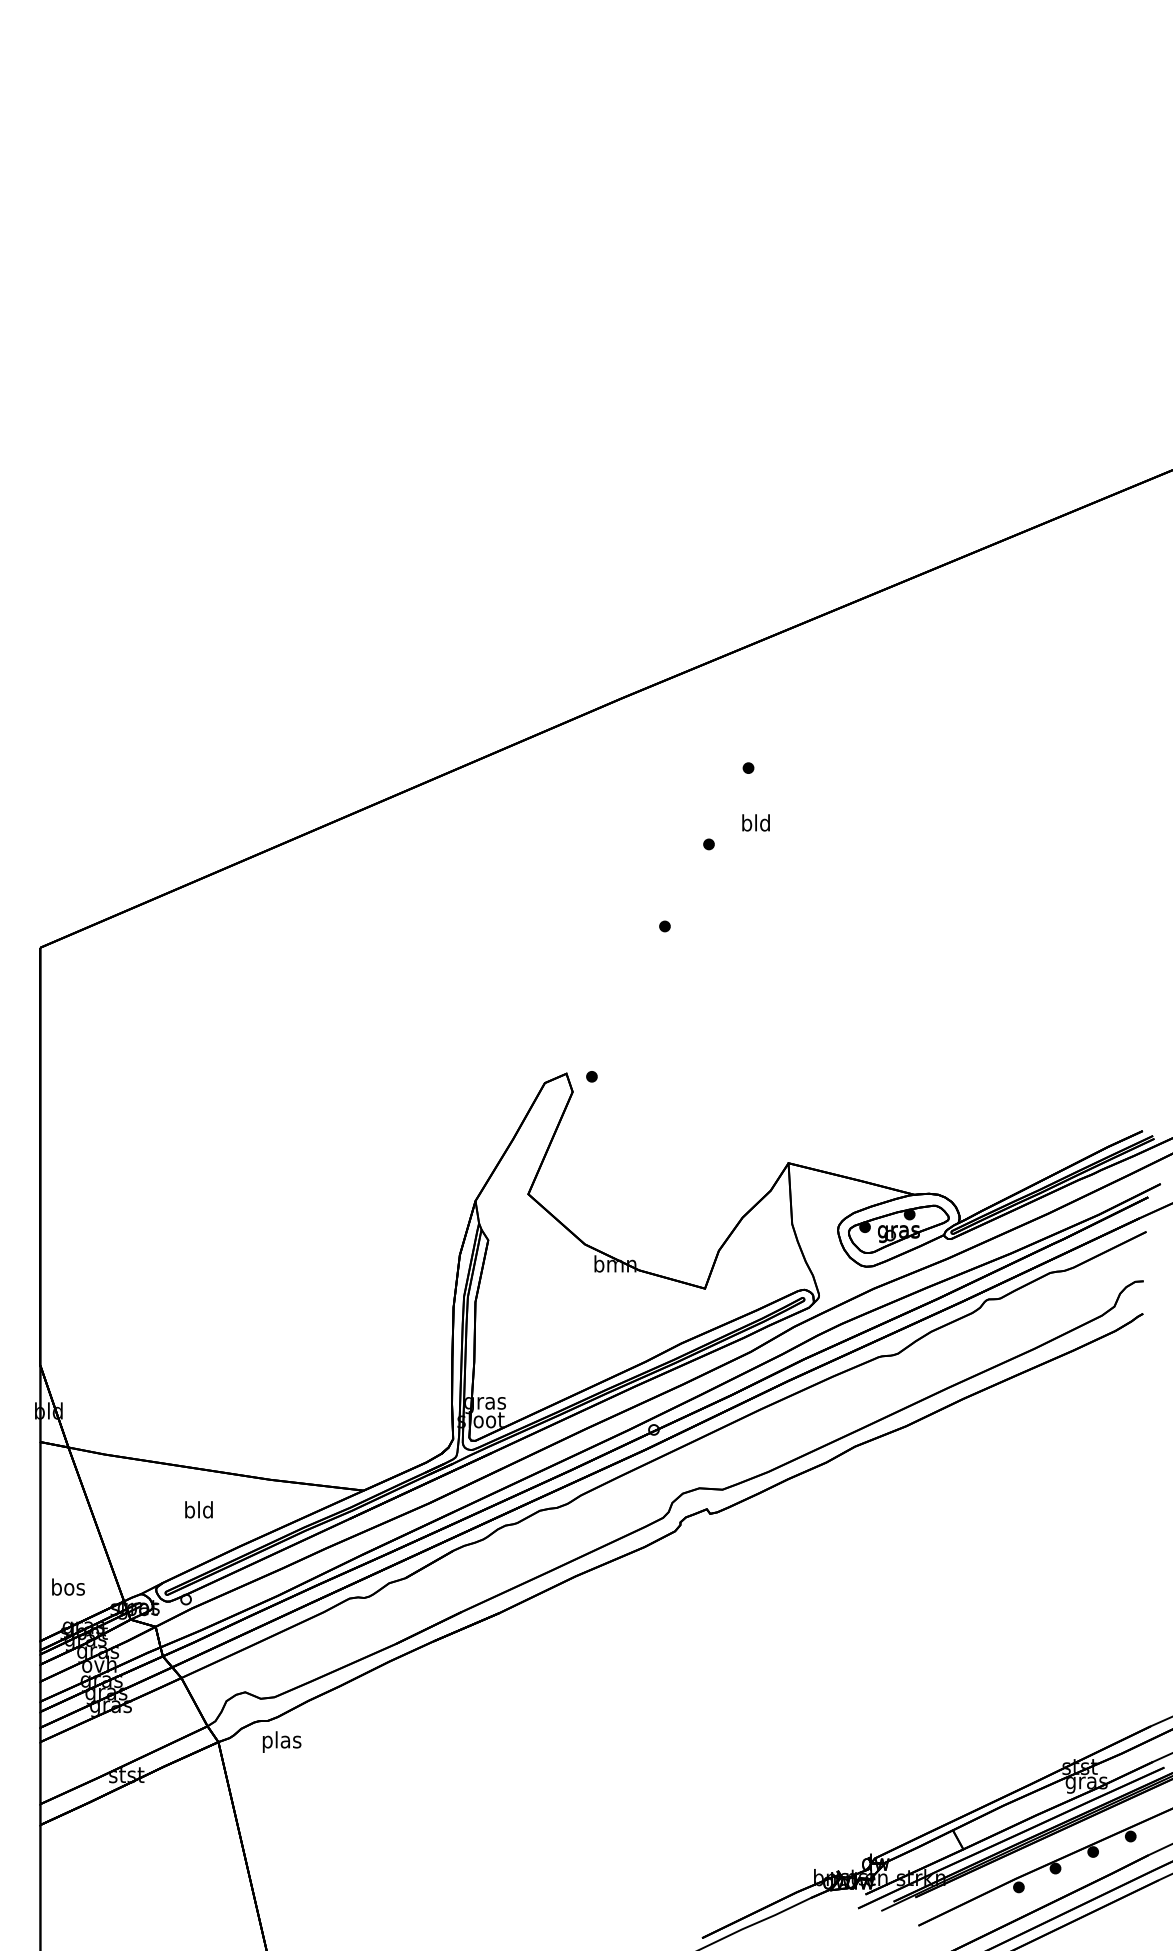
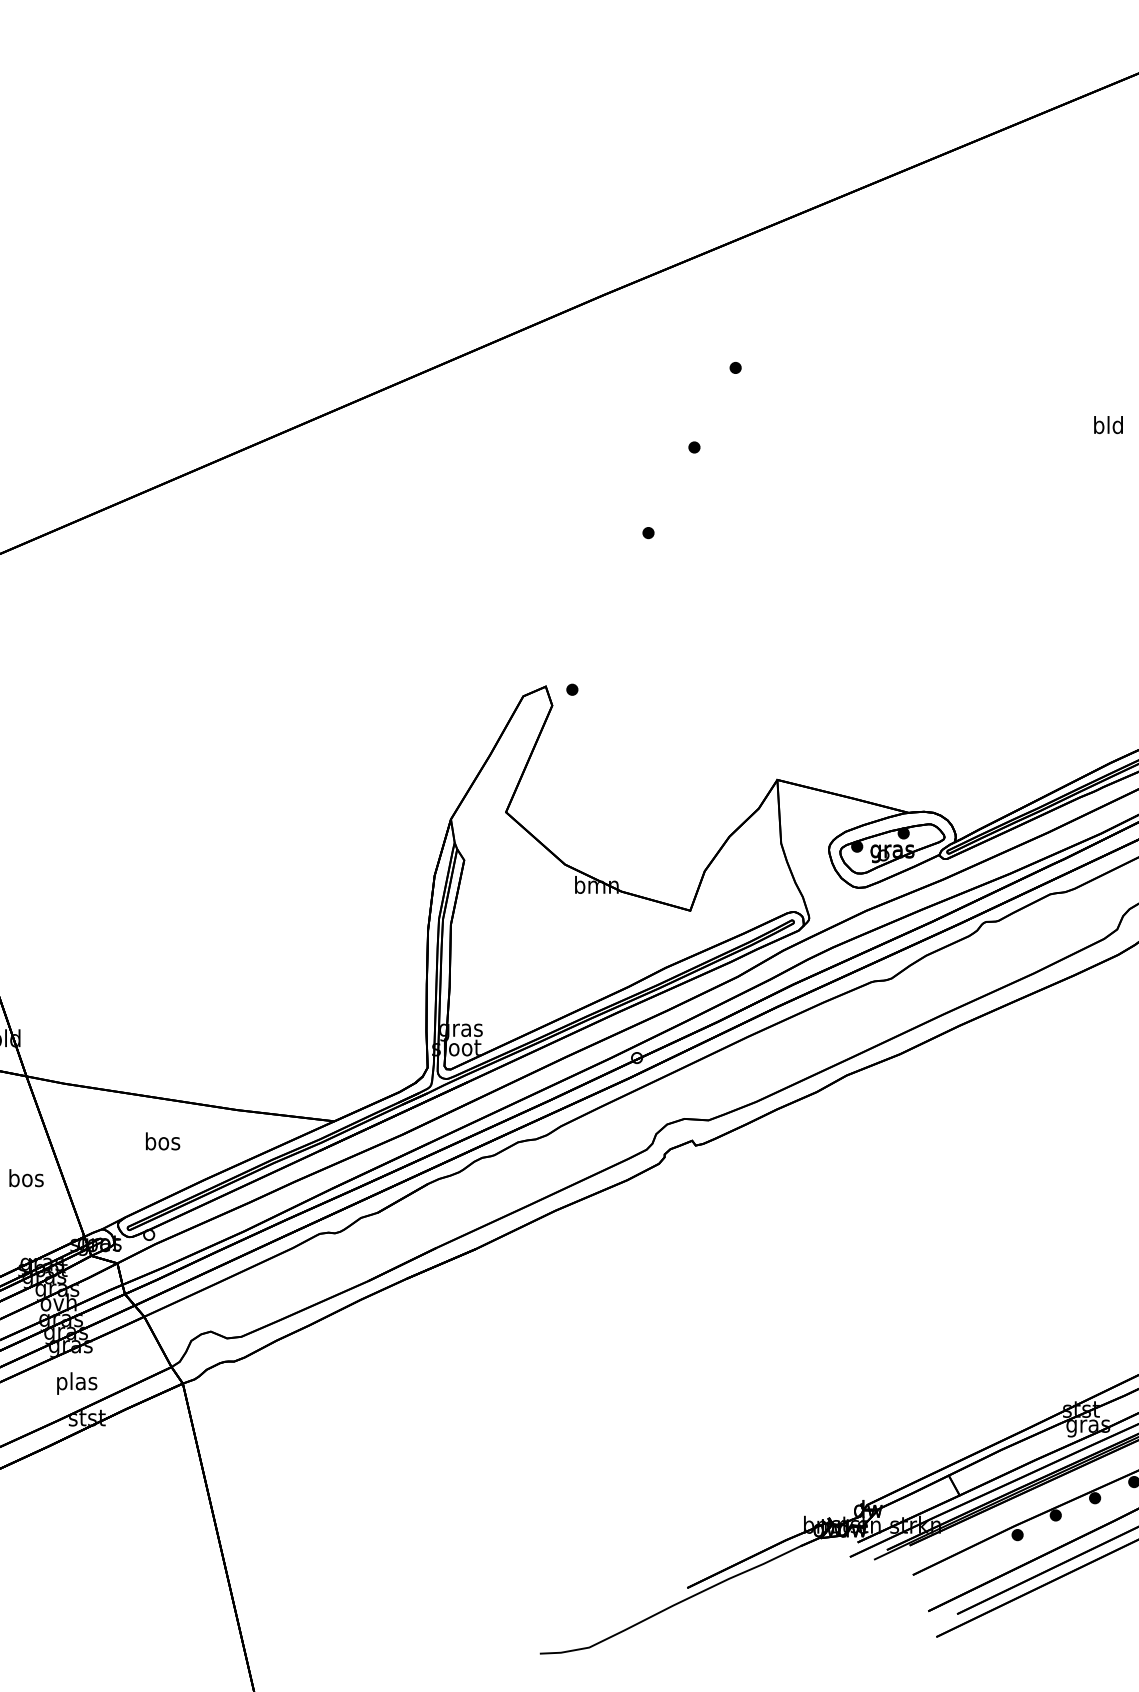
text: (755, 822) -> (1107, 424), moved
text: (199, 1509) -> (163, 1141), bld -> bos
text: (68, 1586) -> (26, 1177), moved
text: (281, 1741) -> (76, 1382), moved

